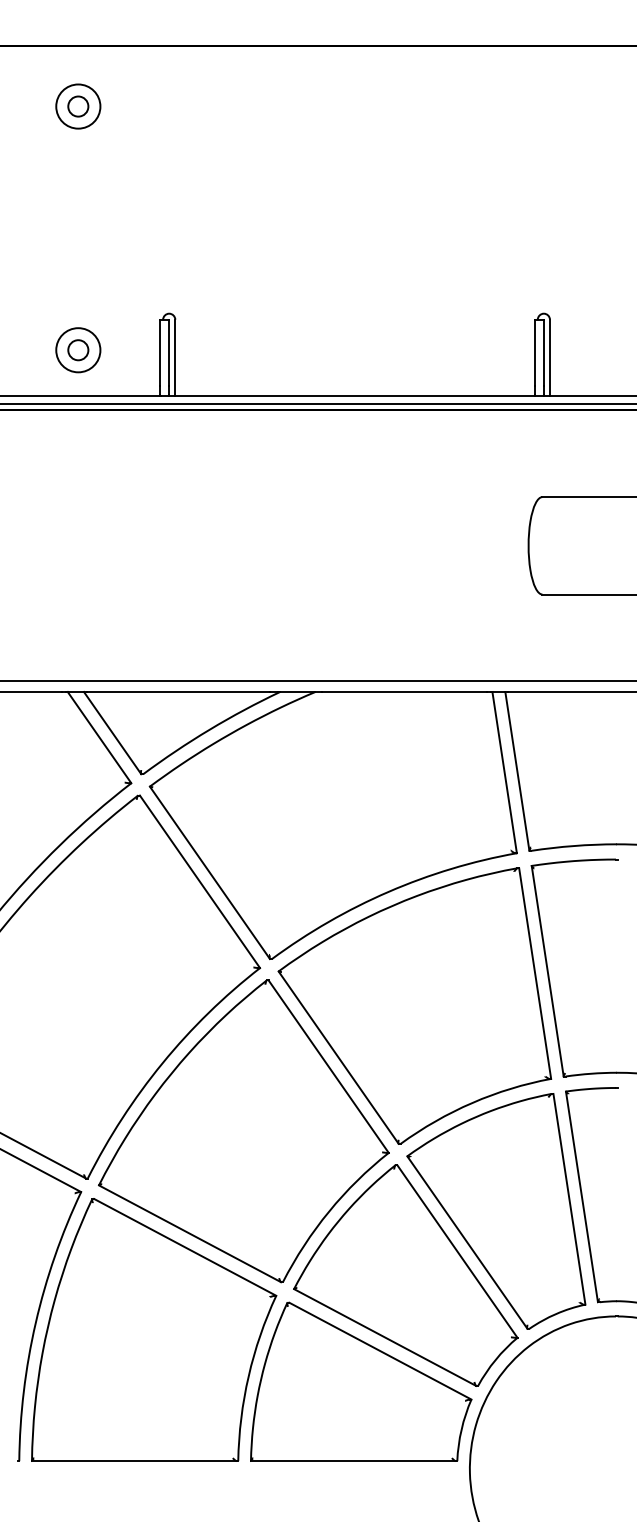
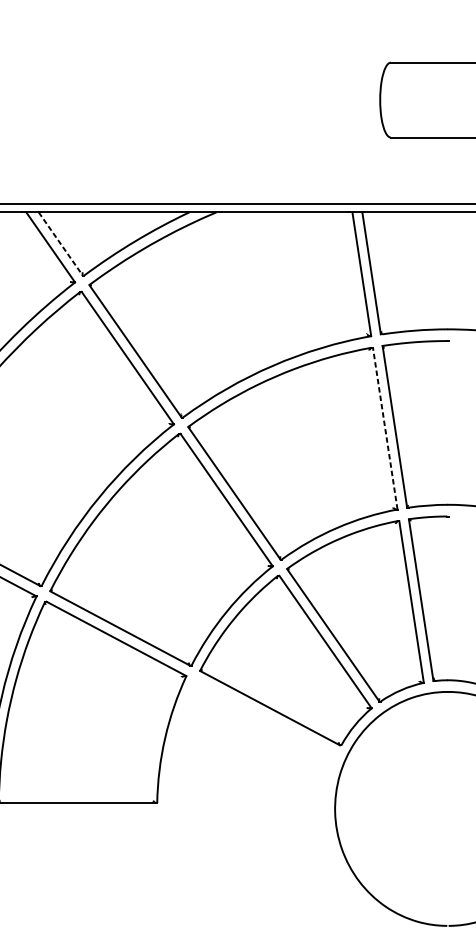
line: (112, 733) -> (60, 244), solid -> dashed
line: (535, 973) -> (385, 428), solid -> dashed
part: (361, 1381) -> (251, 741), removed

